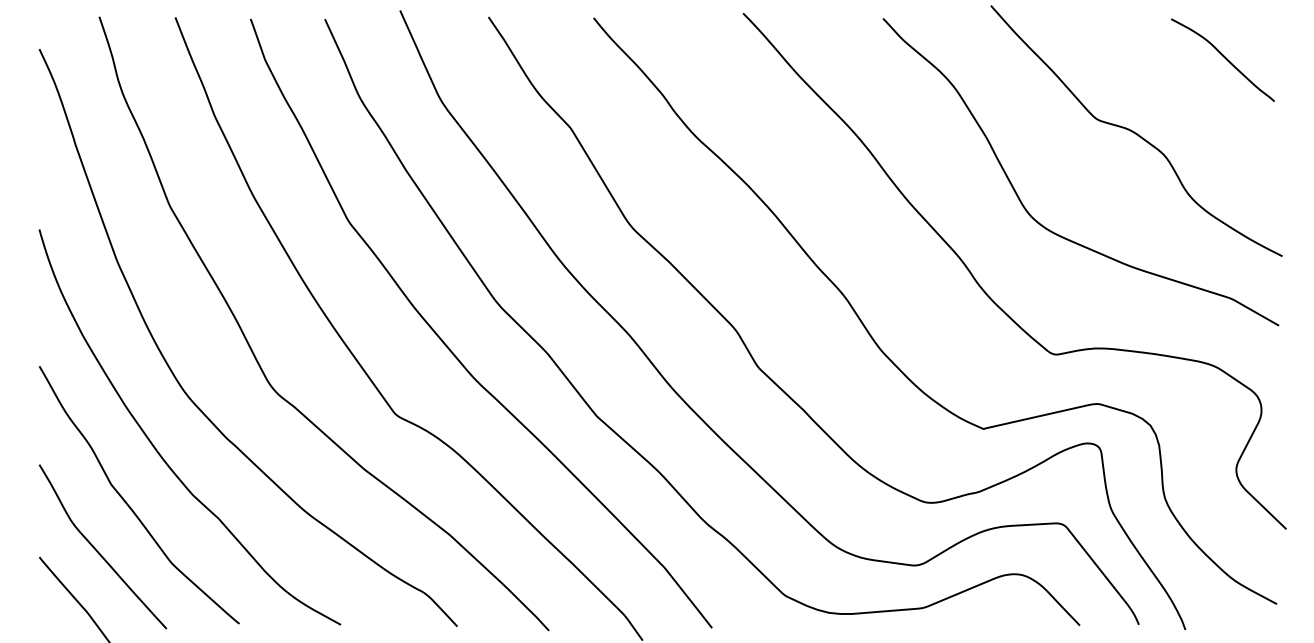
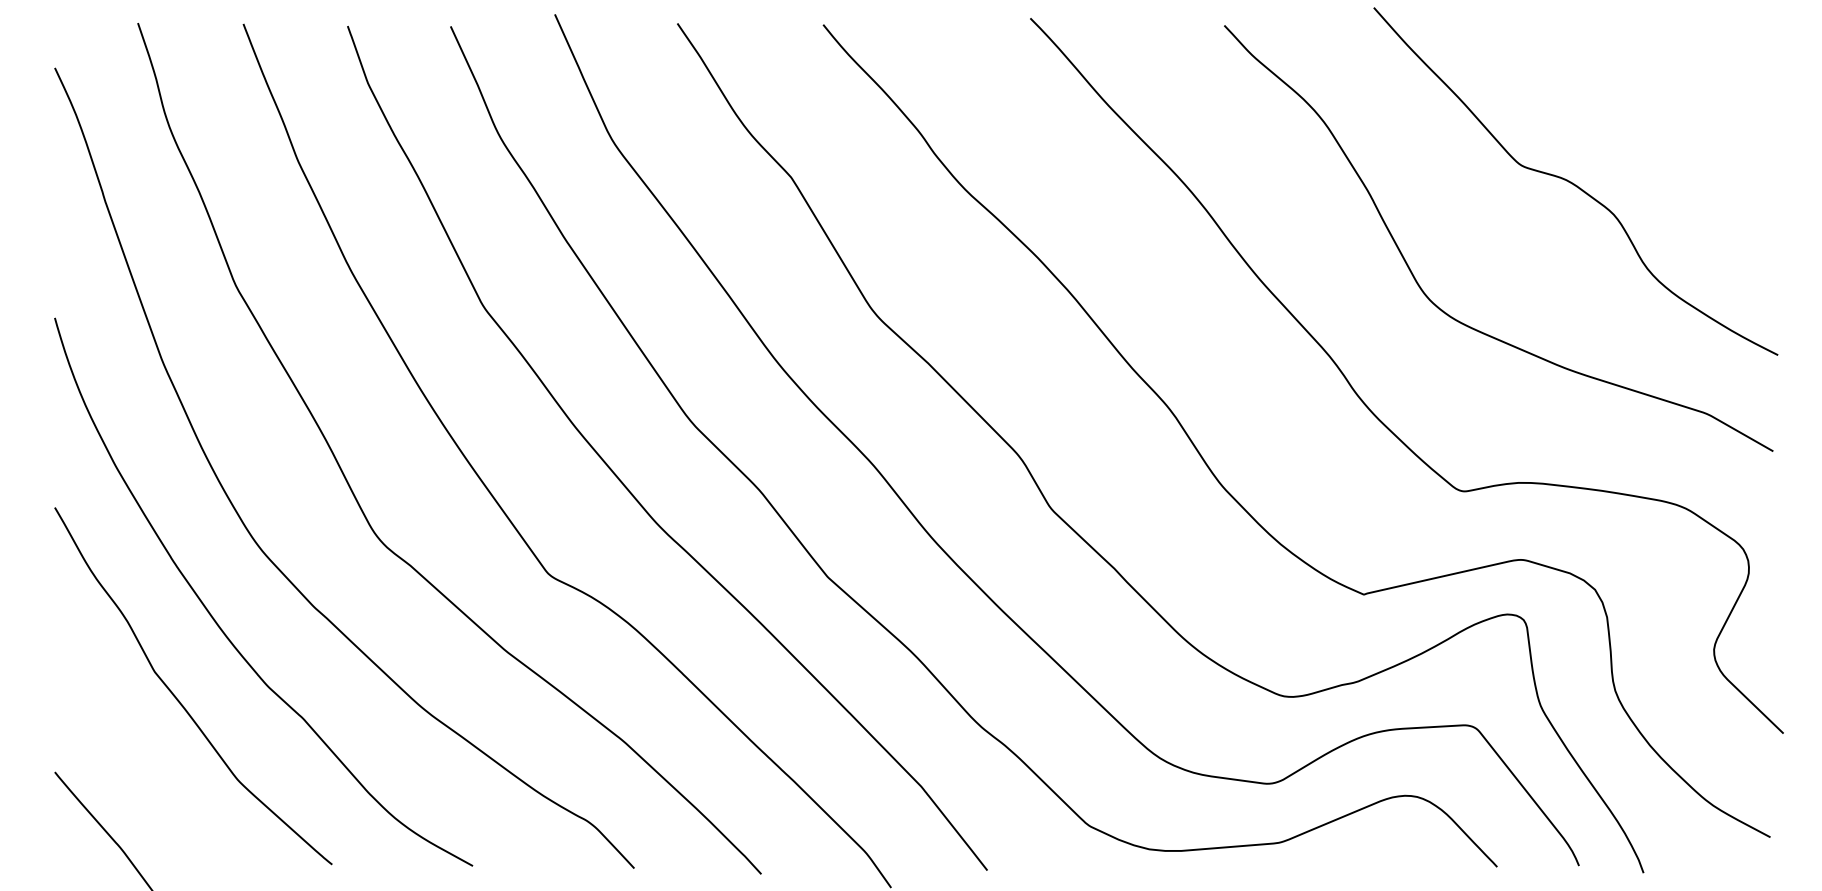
curve: (1223, 57) -> (1696, 79), removed
curve: (96, 548) -> (134, 760), removed

